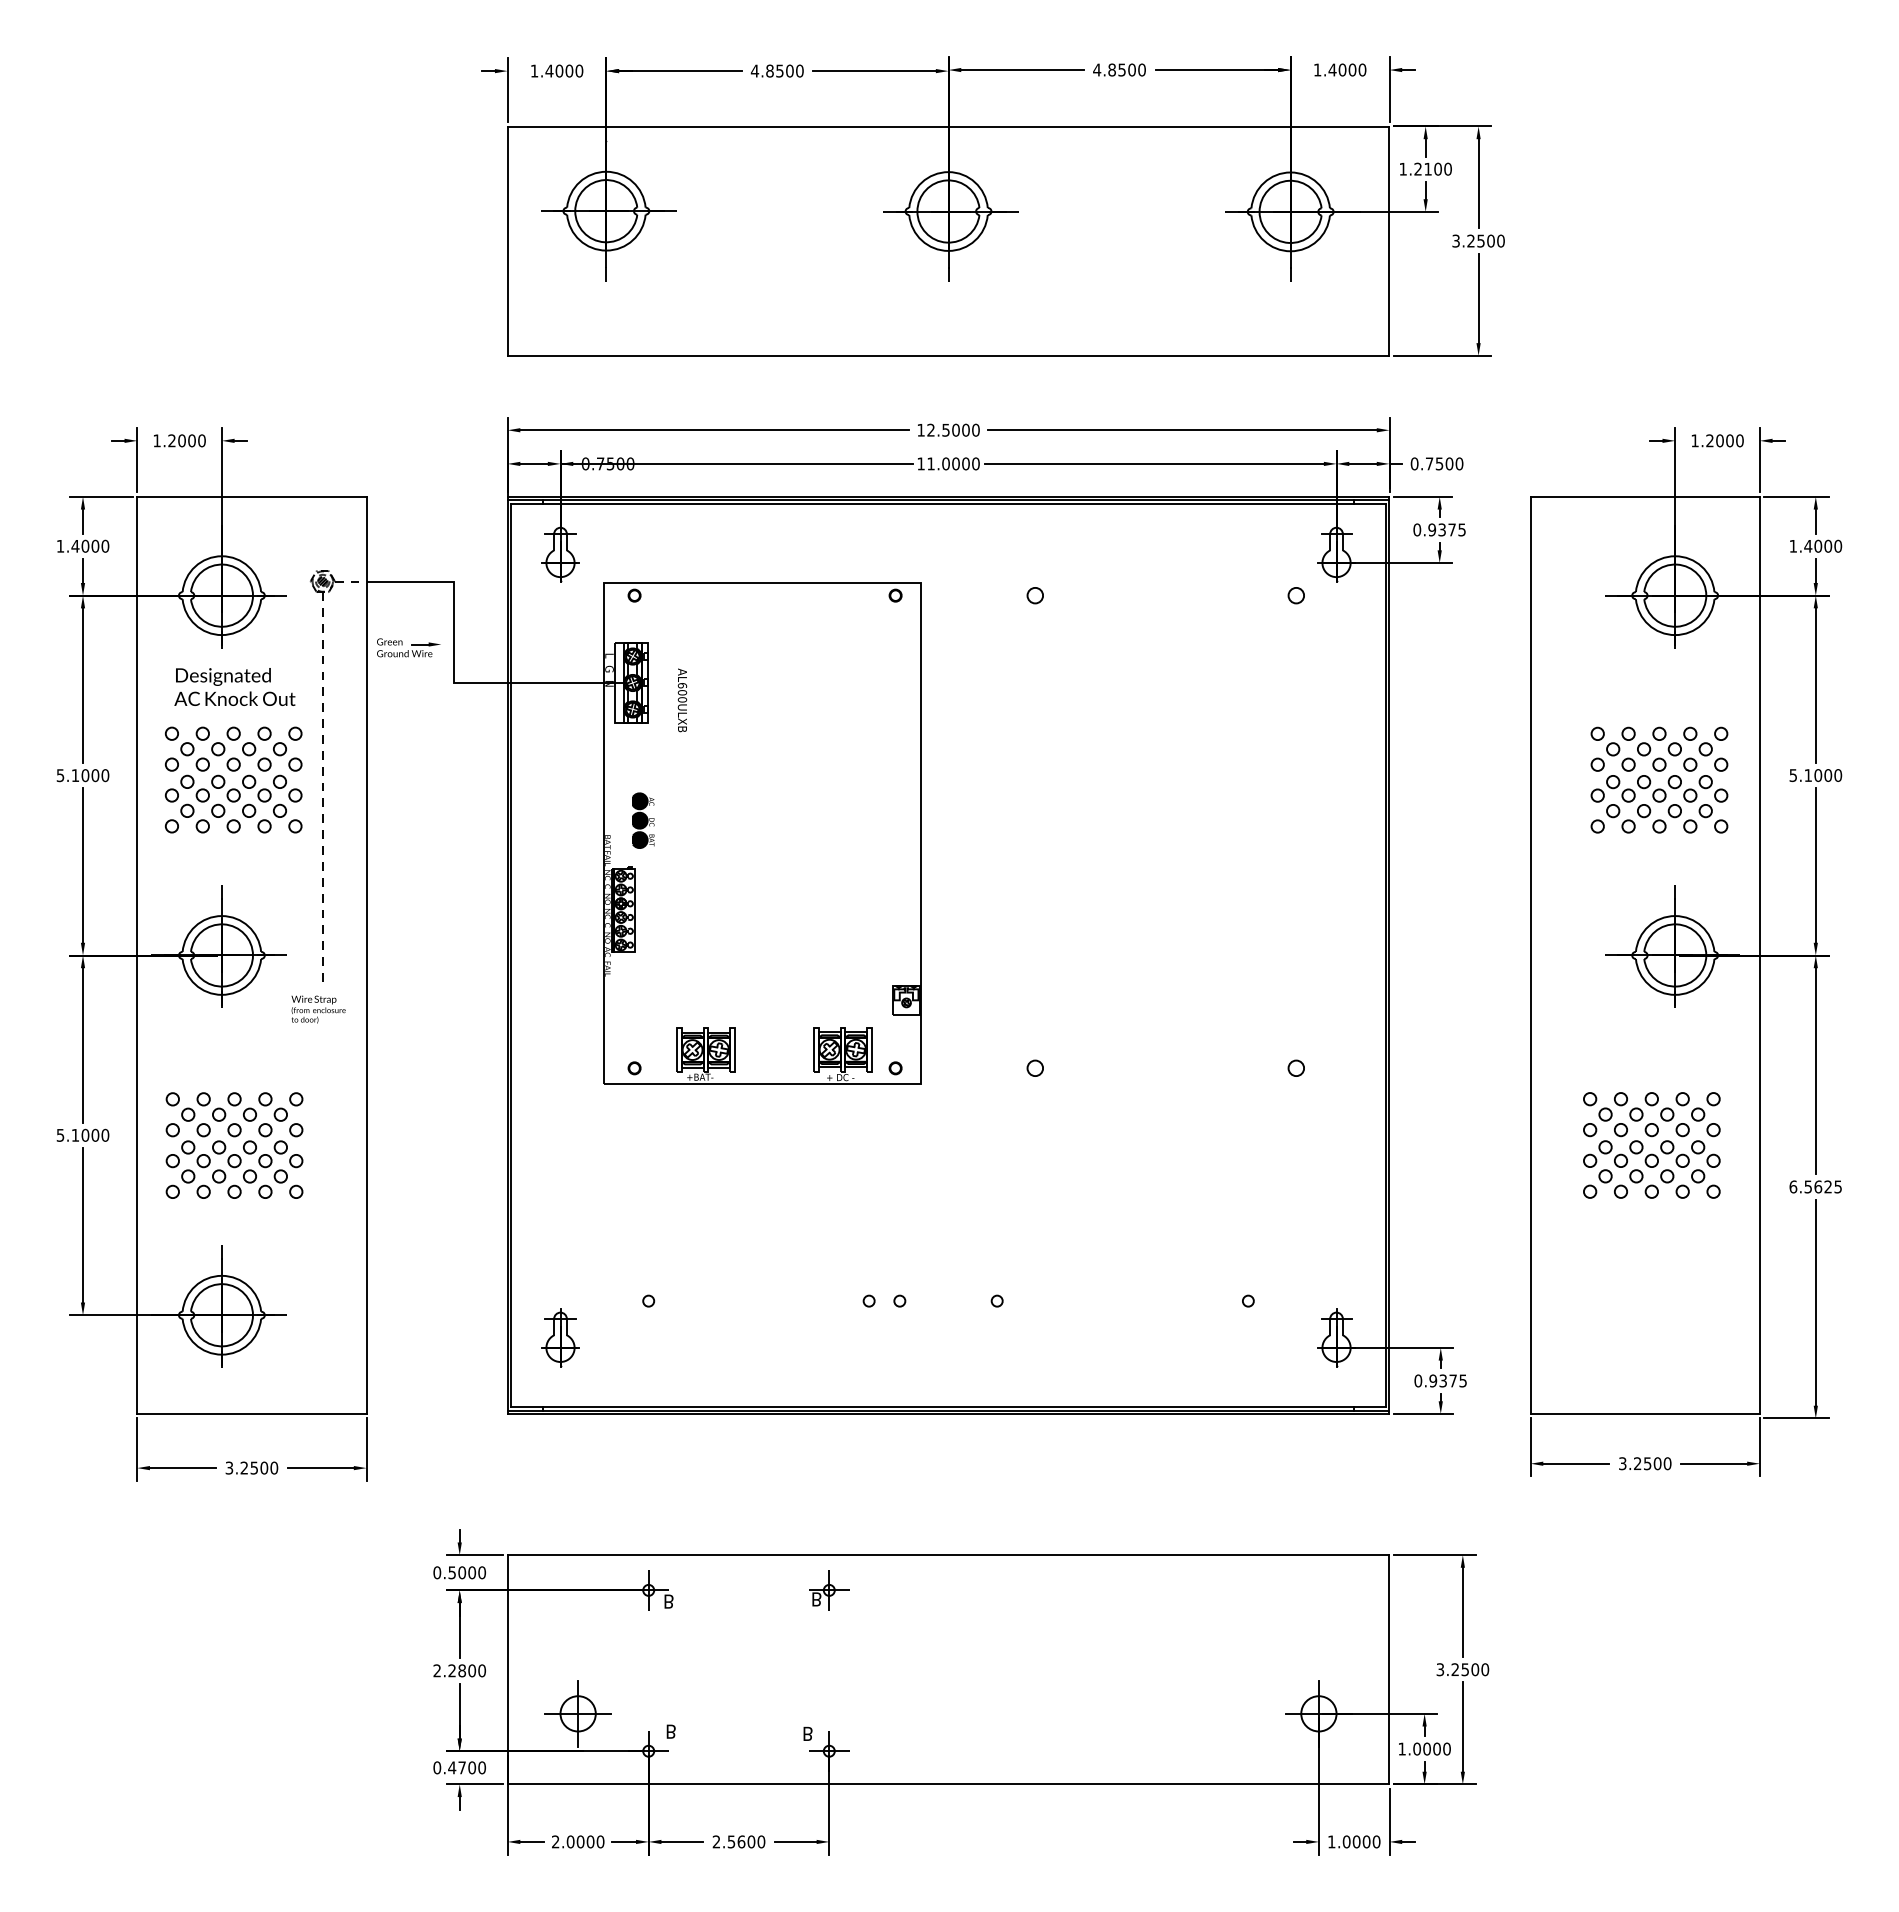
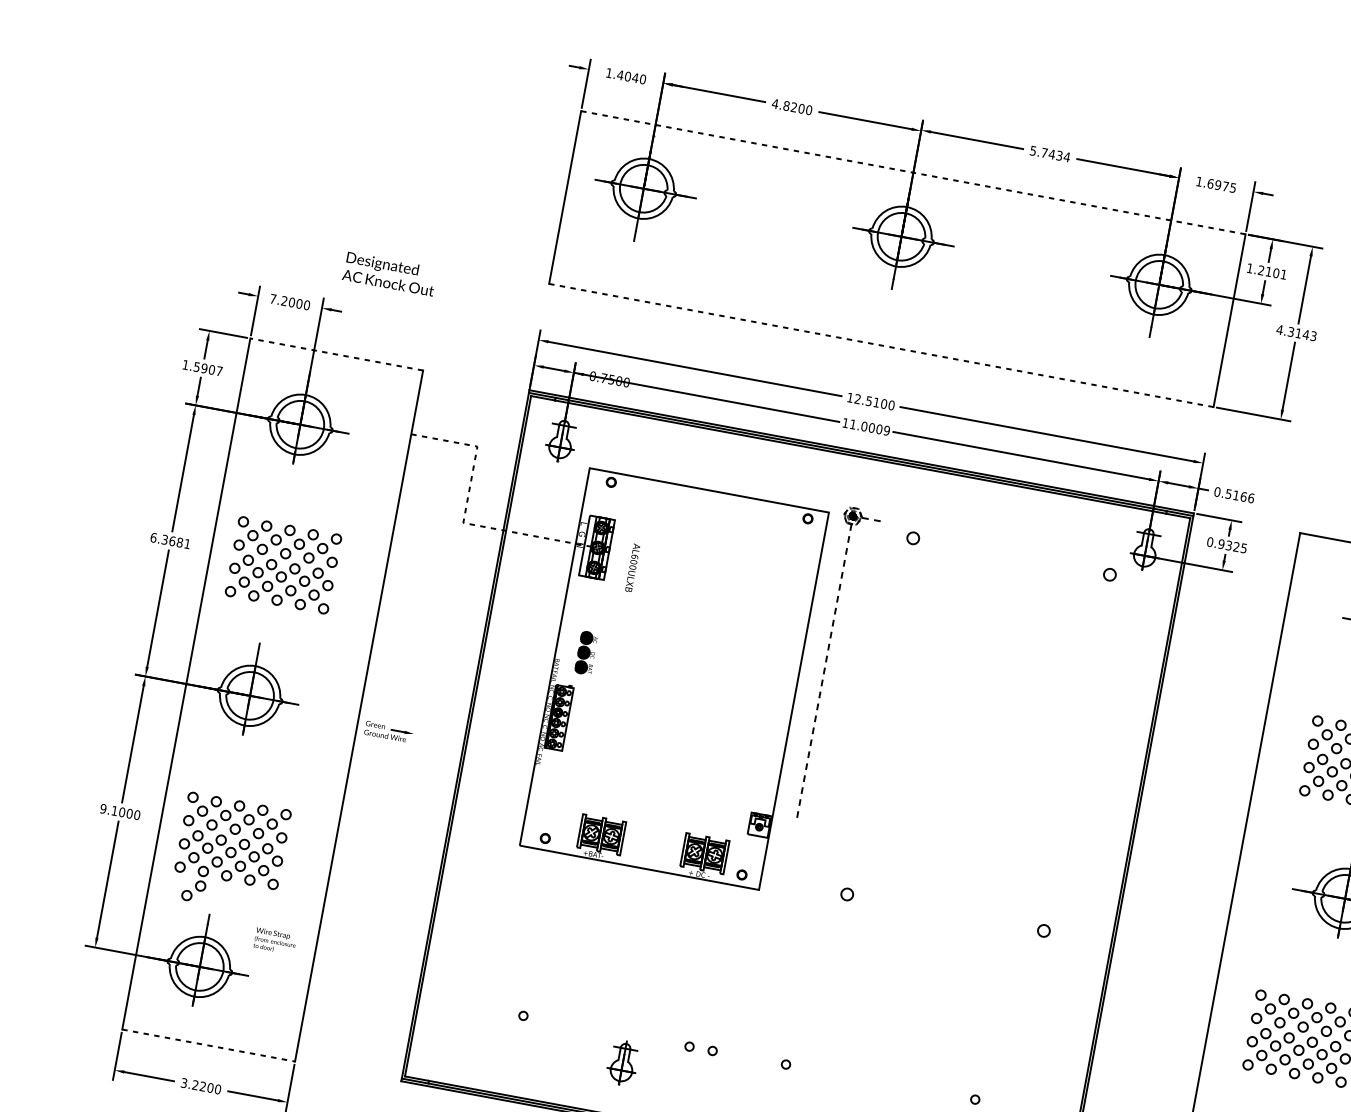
text: (1119, 69) -> (1050, 153), 4.8500 -> 5.7434
text: (1347, 69) -> (1221, 185), 1.4000 -> 1.6975
text: (569, 70) -> (635, 77), 1.4000 -> 1.4040
text: (779, 70) -> (793, 106), 4.8500 -> 4.8200
line: (948, 126) -> (913, 172), solid -> dashed
text: (1447, 168) -> (1283, 274), 1.2100 -> 1.2101
text: (1478, 240) -> (1296, 332), 3.2500 -> 4.3143
line: (948, 355) -> (881, 345), solid -> dashed
text: (955, 429) -> (876, 401), 12.5000 -> 12.5100
text: (156, 440) -> (272, 298), 1.2000 -> 7.2000
text: (975, 463) -> (886, 430), 11.0000 -> 11.0009
text: (1444, 463) -> (1240, 495), 0.7500 -> 0.5166
line: (251, 496) -> (336, 354), solid -> dashed
text: (1451, 529) -> (1236, 546), 0.9375 -> 0.9325
text: (90, 545) -> (208, 368), 1.4000 -> 1.5907
part: (408, 647) -> (388, 731), moved
line: (454, 674) -> (464, 516), solid -> dashed
text: (234, 686) -> (389, 273), moved
text: (82, 775) -> (170, 540), 5.1000 -> 6.3681
part: (323, 775) -> (826, 662), moved
text: (318, 1009) -> (275, 941), moved
text: (60, 1134) -> (103, 808), 5.1000 -> 9.1000
part: (195, 1218) -> (193, 890), added
part: (560, 1337) -> (622, 1062), moved
line: (251, 1414) -> (208, 1045), solid -> dashed
text: (253, 1467) -> (202, 1086), 3.2500 -> 3.2200

